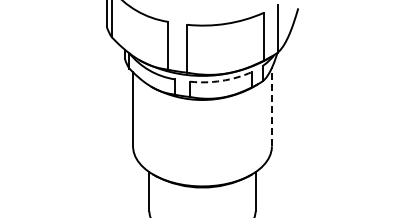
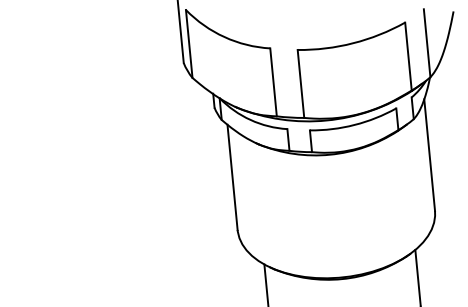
arc: (221, 80) -> (354, 124), dashed -> solid
line: (271, 106) -> (428, 154), dashed -> solid

